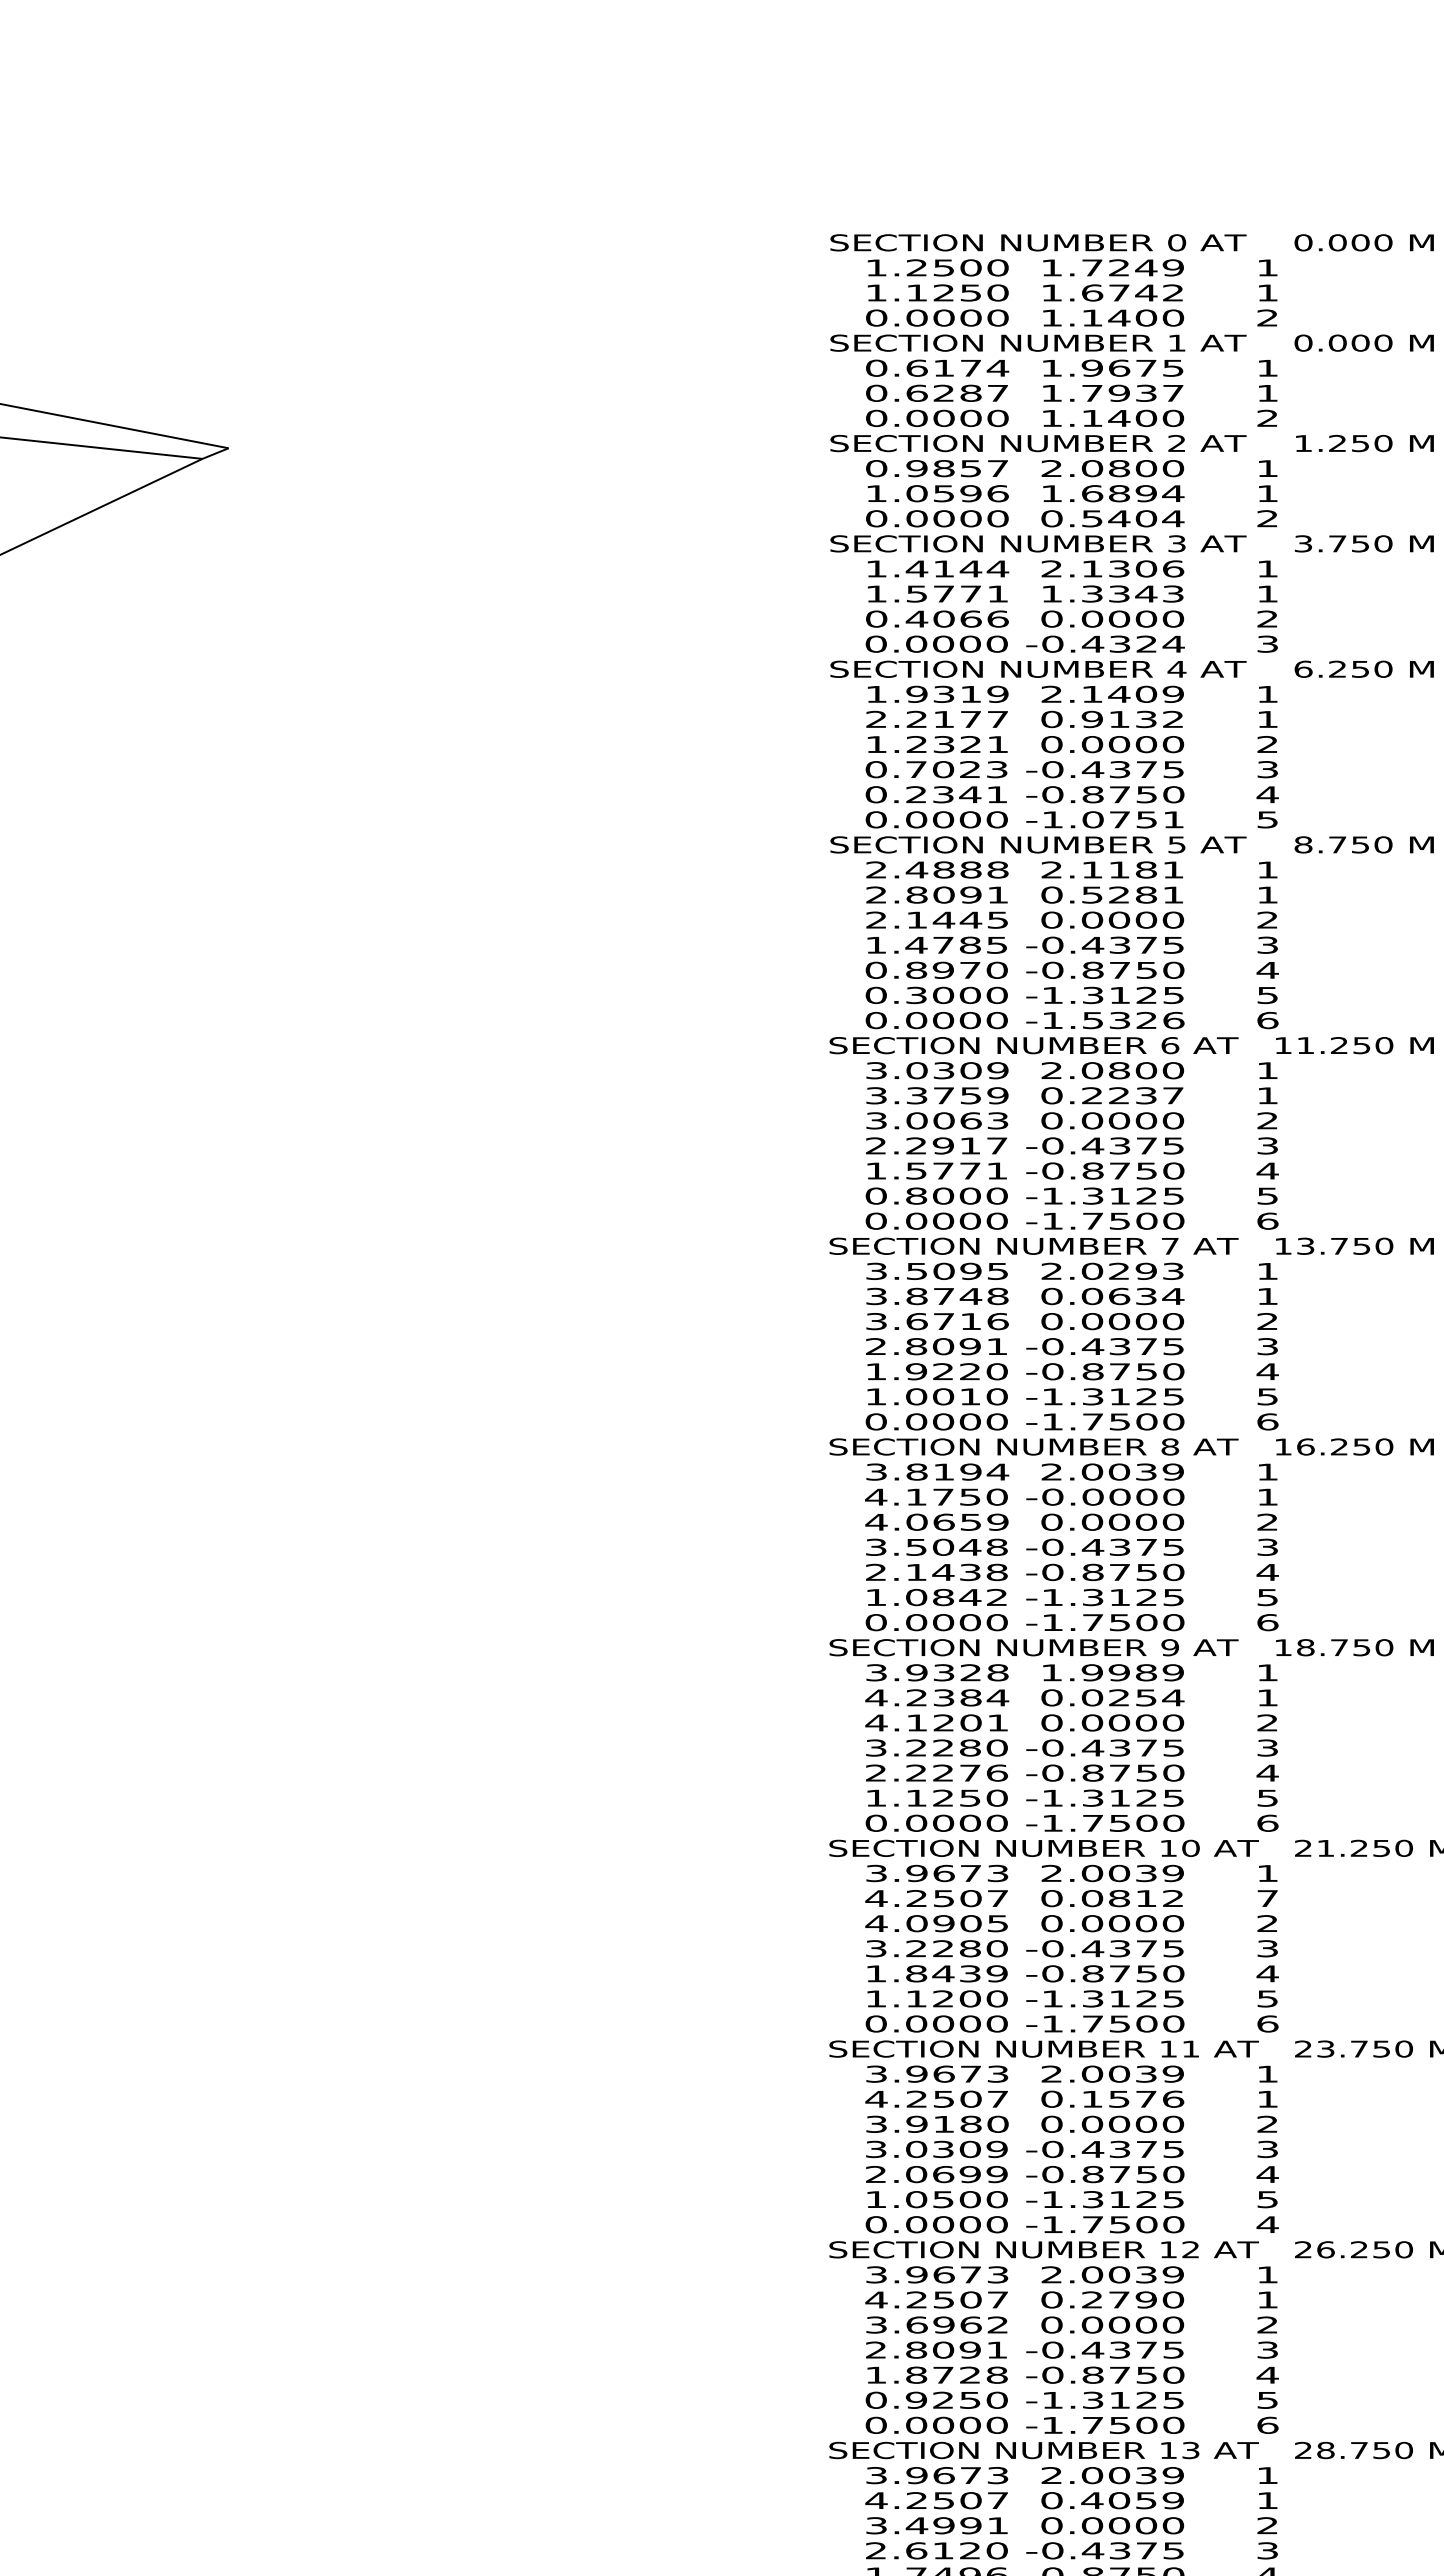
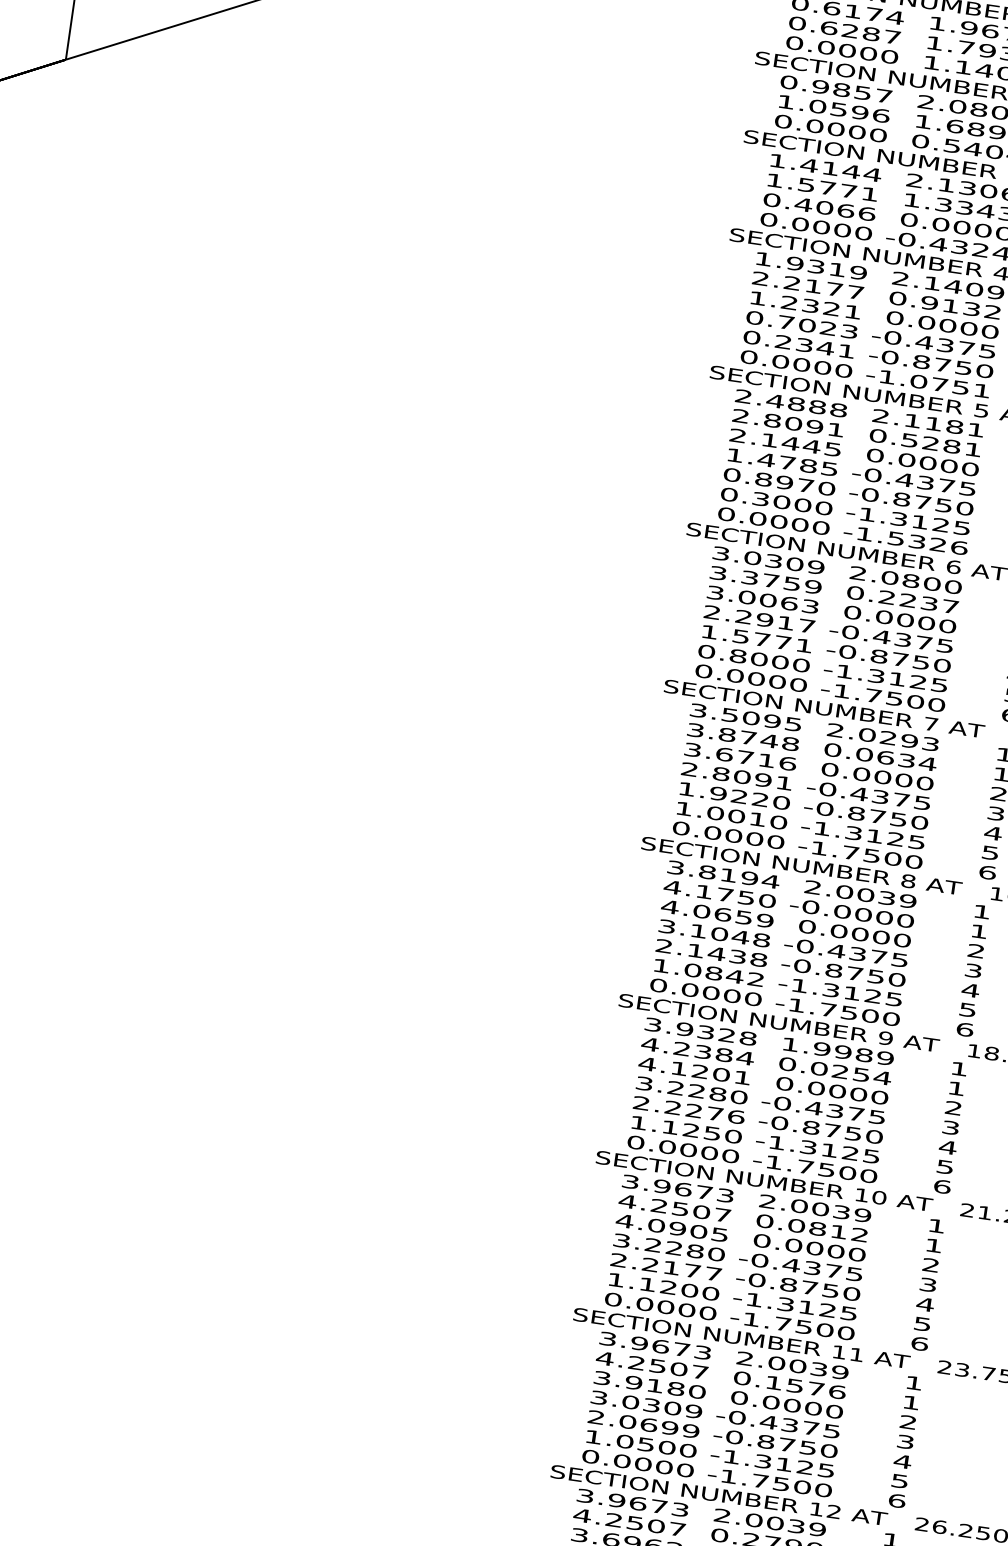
text: (916, 1547) -> (698, 931), 3.5048 -> 3.1048
text: (1267, 1898) -> (933, 1245), 7 -> 1
text: (936, 1973) -> (666, 1266), 1.8439 -> 2.2177
text: (1267, 2224) -> (896, 1500), 4 -> 6

